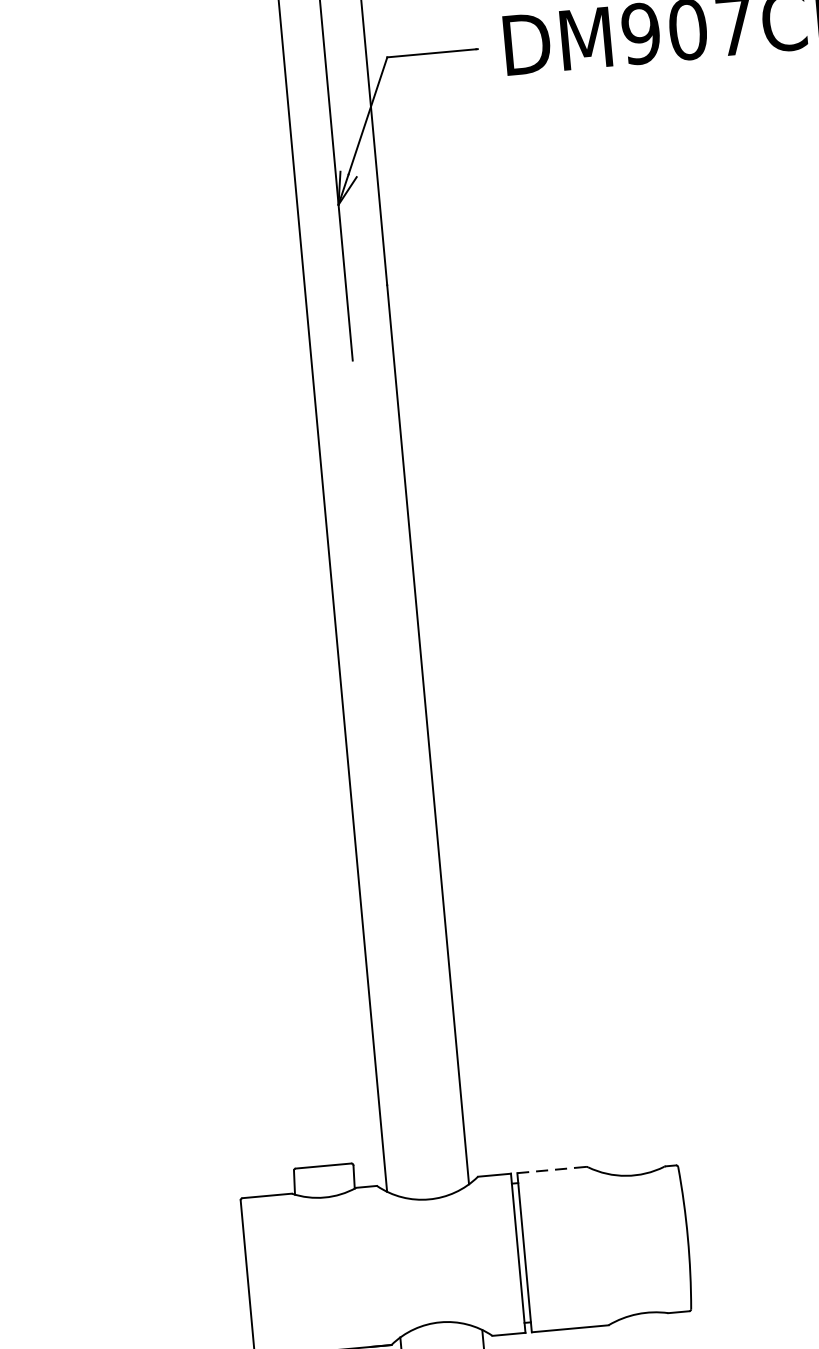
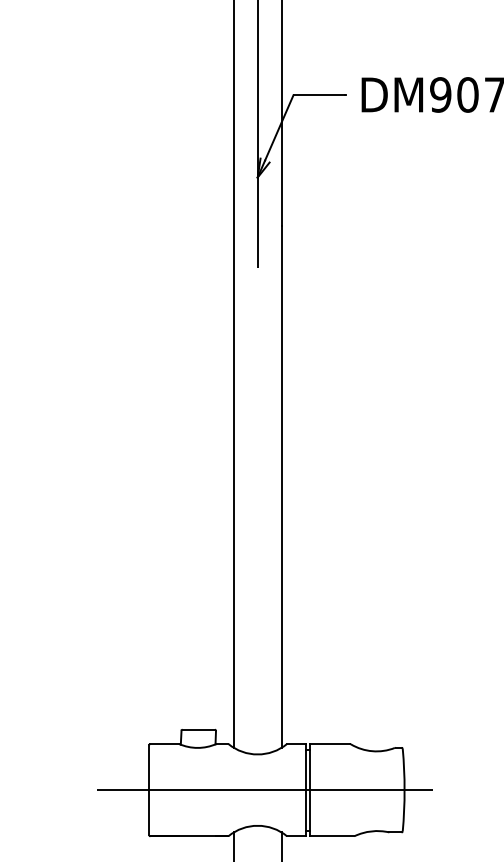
line: (551, 1169) -> (329, 743), dashed -> solid
line: (448, 1260) -> (265, 790), added

